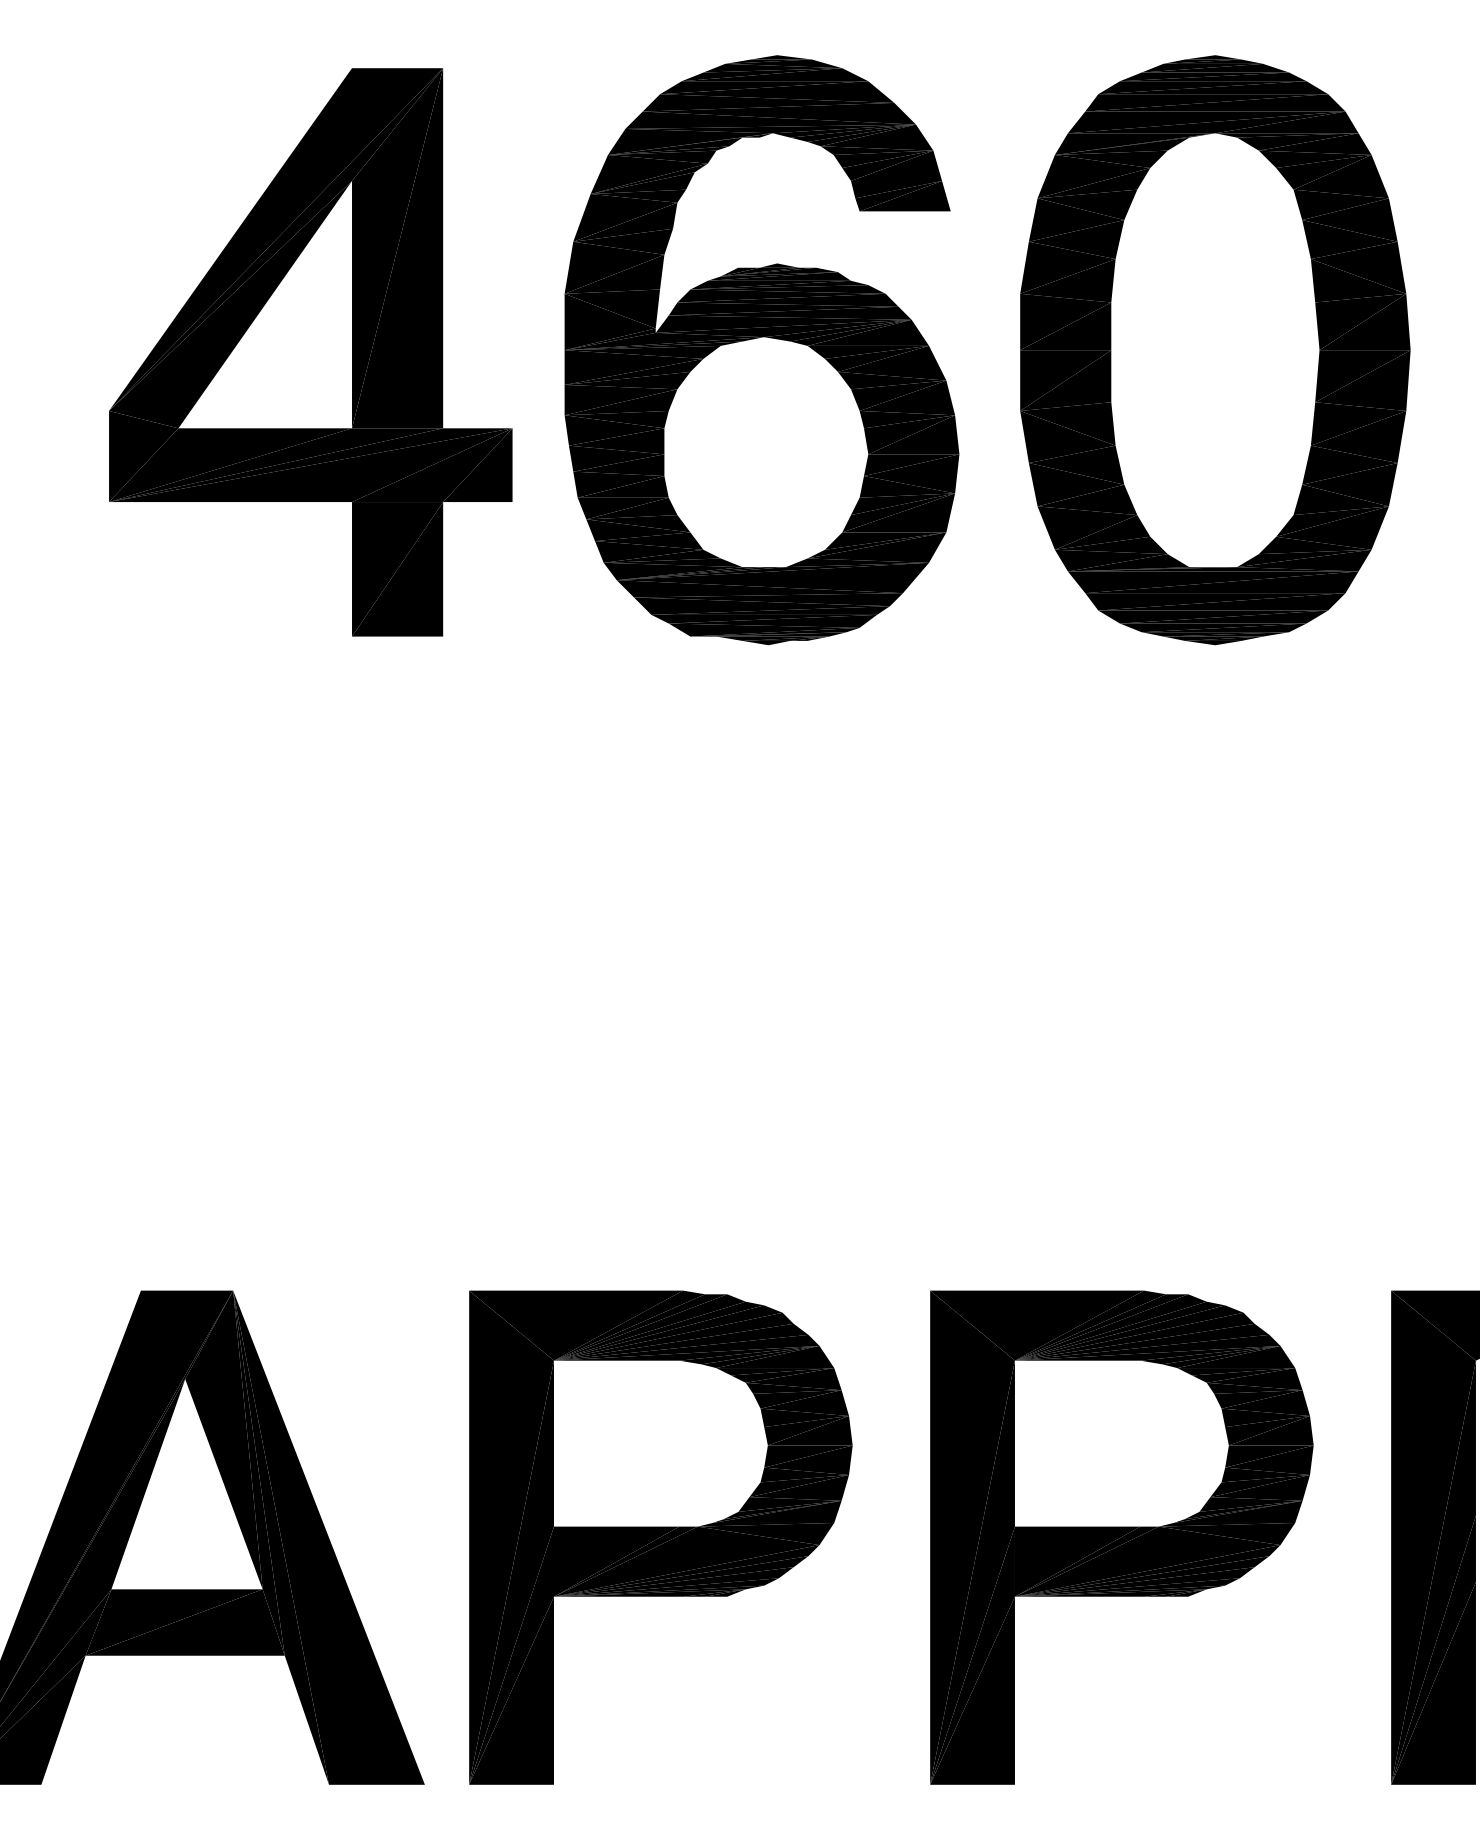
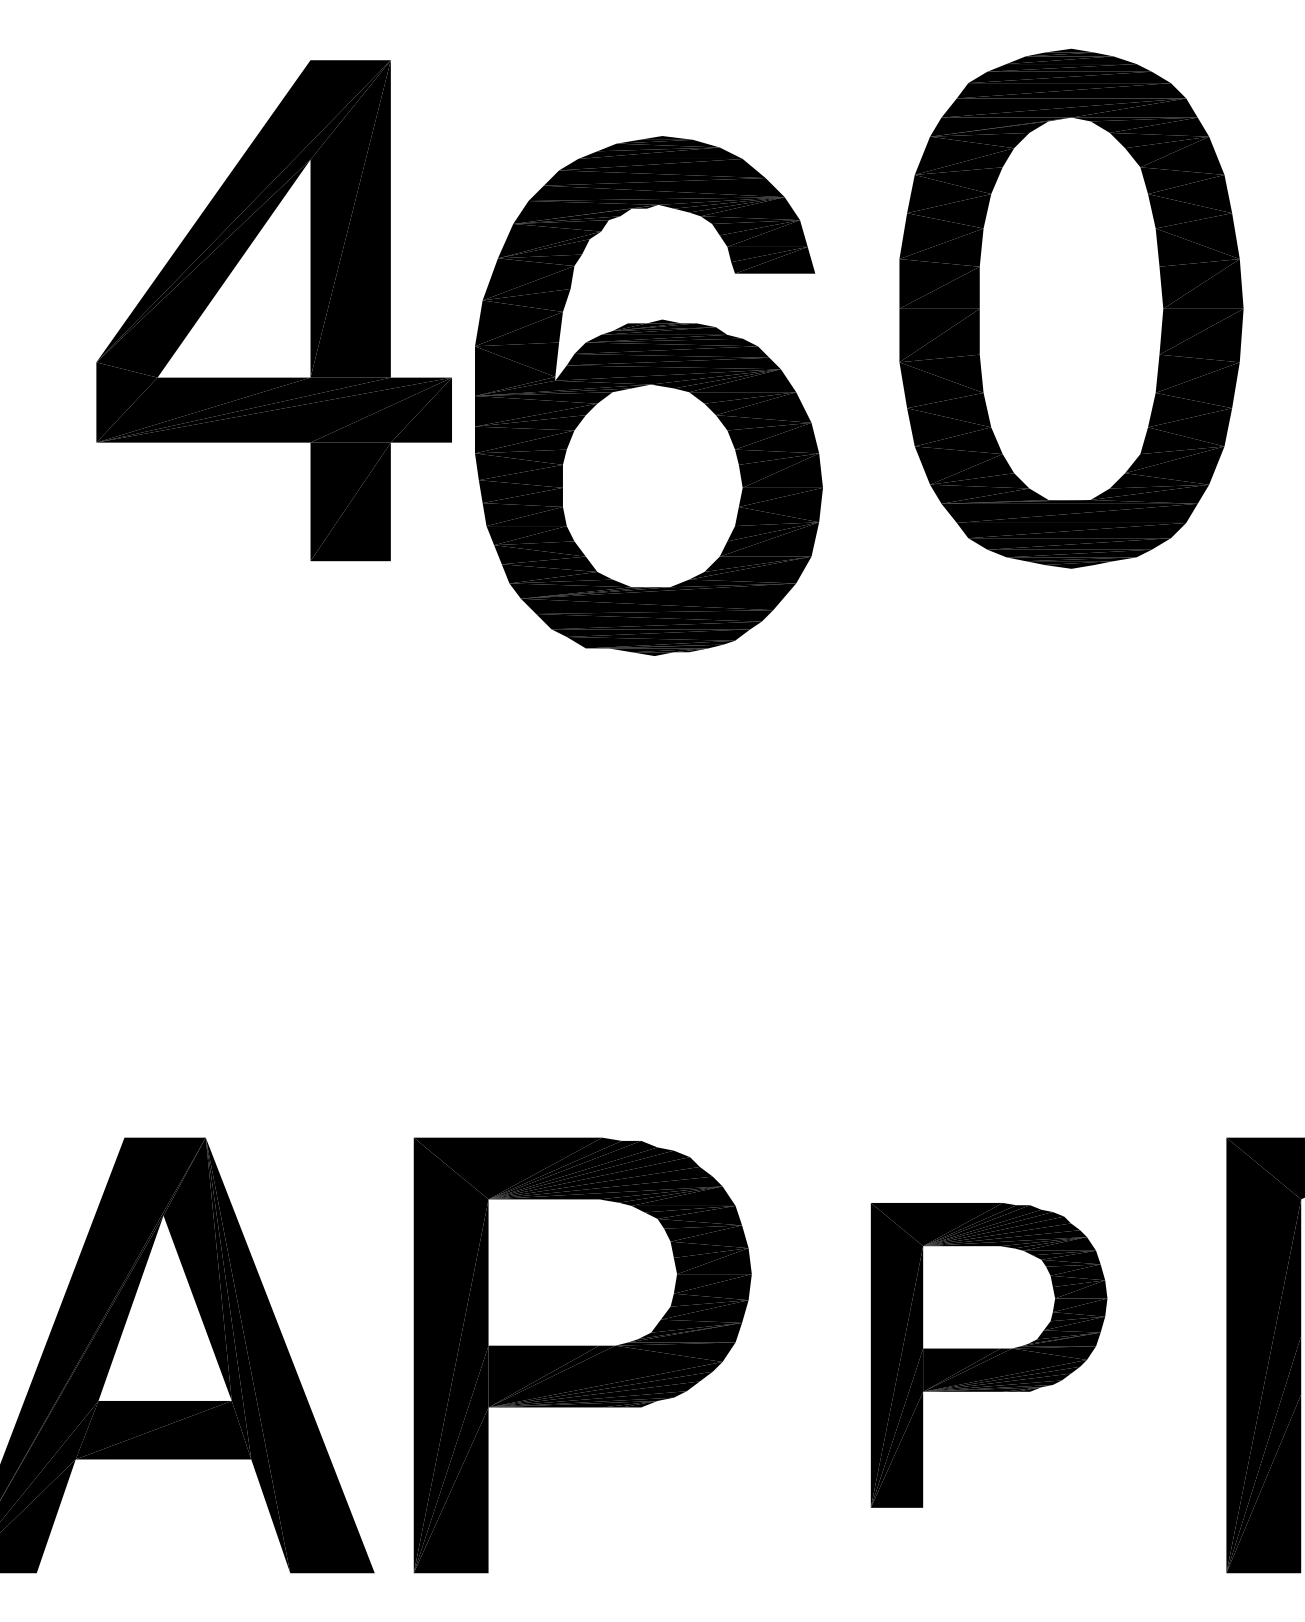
part: (761, 350) -> (648, 396), moved
part: (1121, 1537) -> (988, 1355), size x0.7

